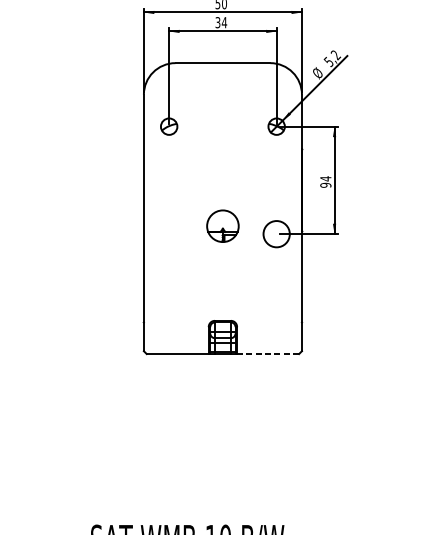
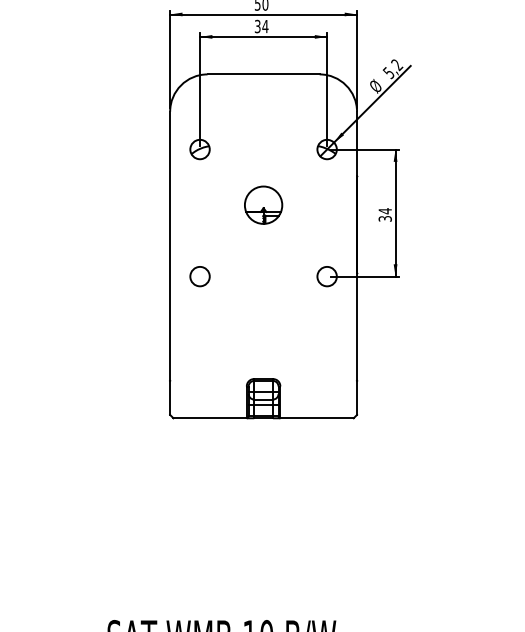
text: (325, 185) -> (384, 218), 94 -> 34
part: (222, 225) -> (263, 204), moved
circle: (168, 234) -> (199, 276), added
circle: (276, 234) -> (326, 276), size x0.62
line: (268, 354) -> (317, 418), dashed -> solid

